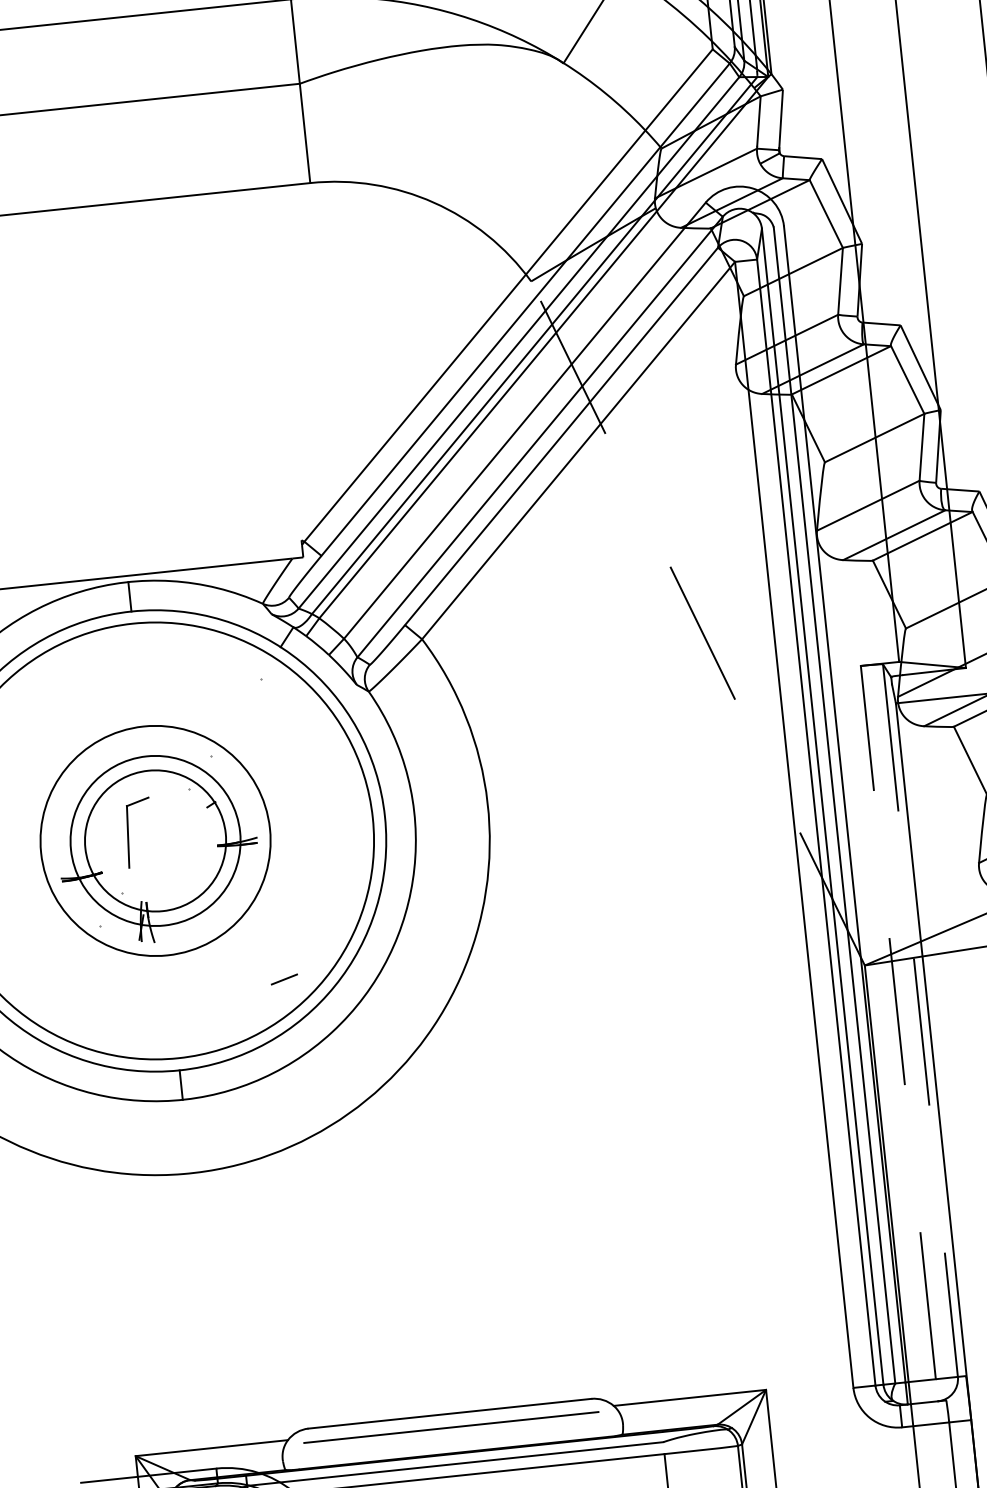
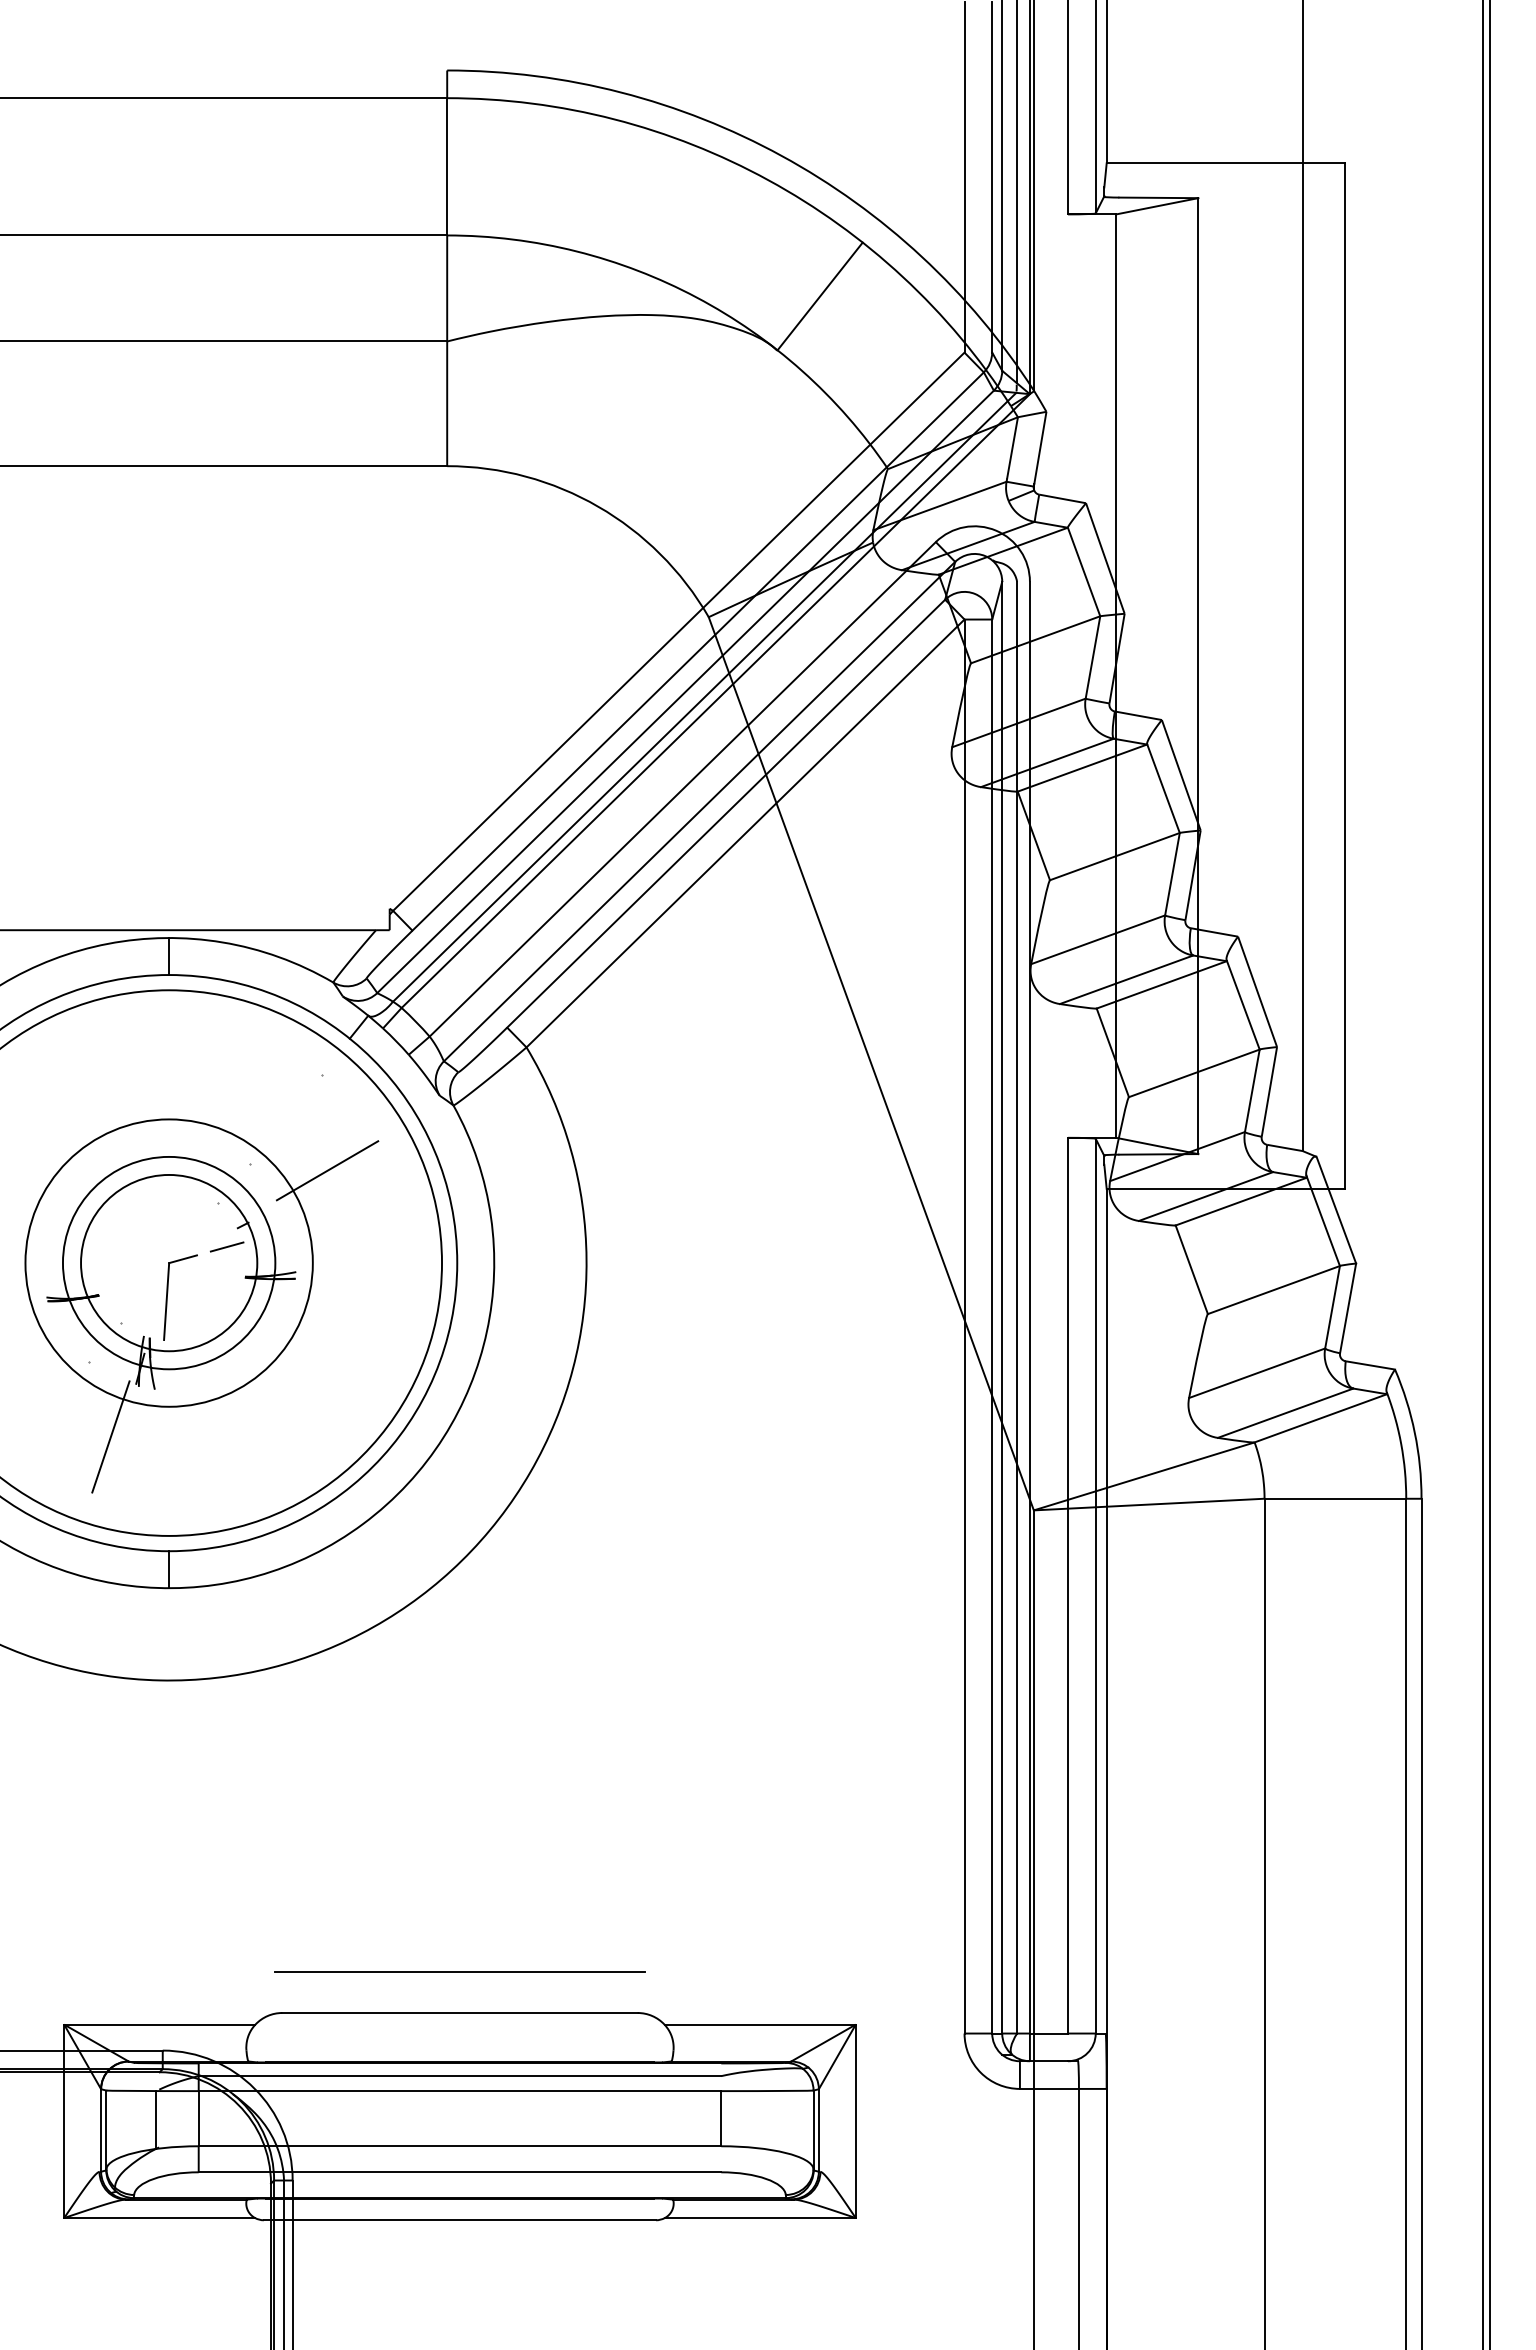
line: (698, 623) -> (871, 1063), dashed -> solid
line: (273, 753) -> (327, 1170), added
part: (128, 829) -> (168, 1292), moved
line: (283, 979) -> (226, 1246), moved
line: (123, 983) -> (110, 1436), added
line: (920, 1020) -> (1095, 1586), dashed -> solid
line: (898, 1022) -> (1068, 1585), dashed -> solid
line: (450, 1426) -> (459, 1971), moved

